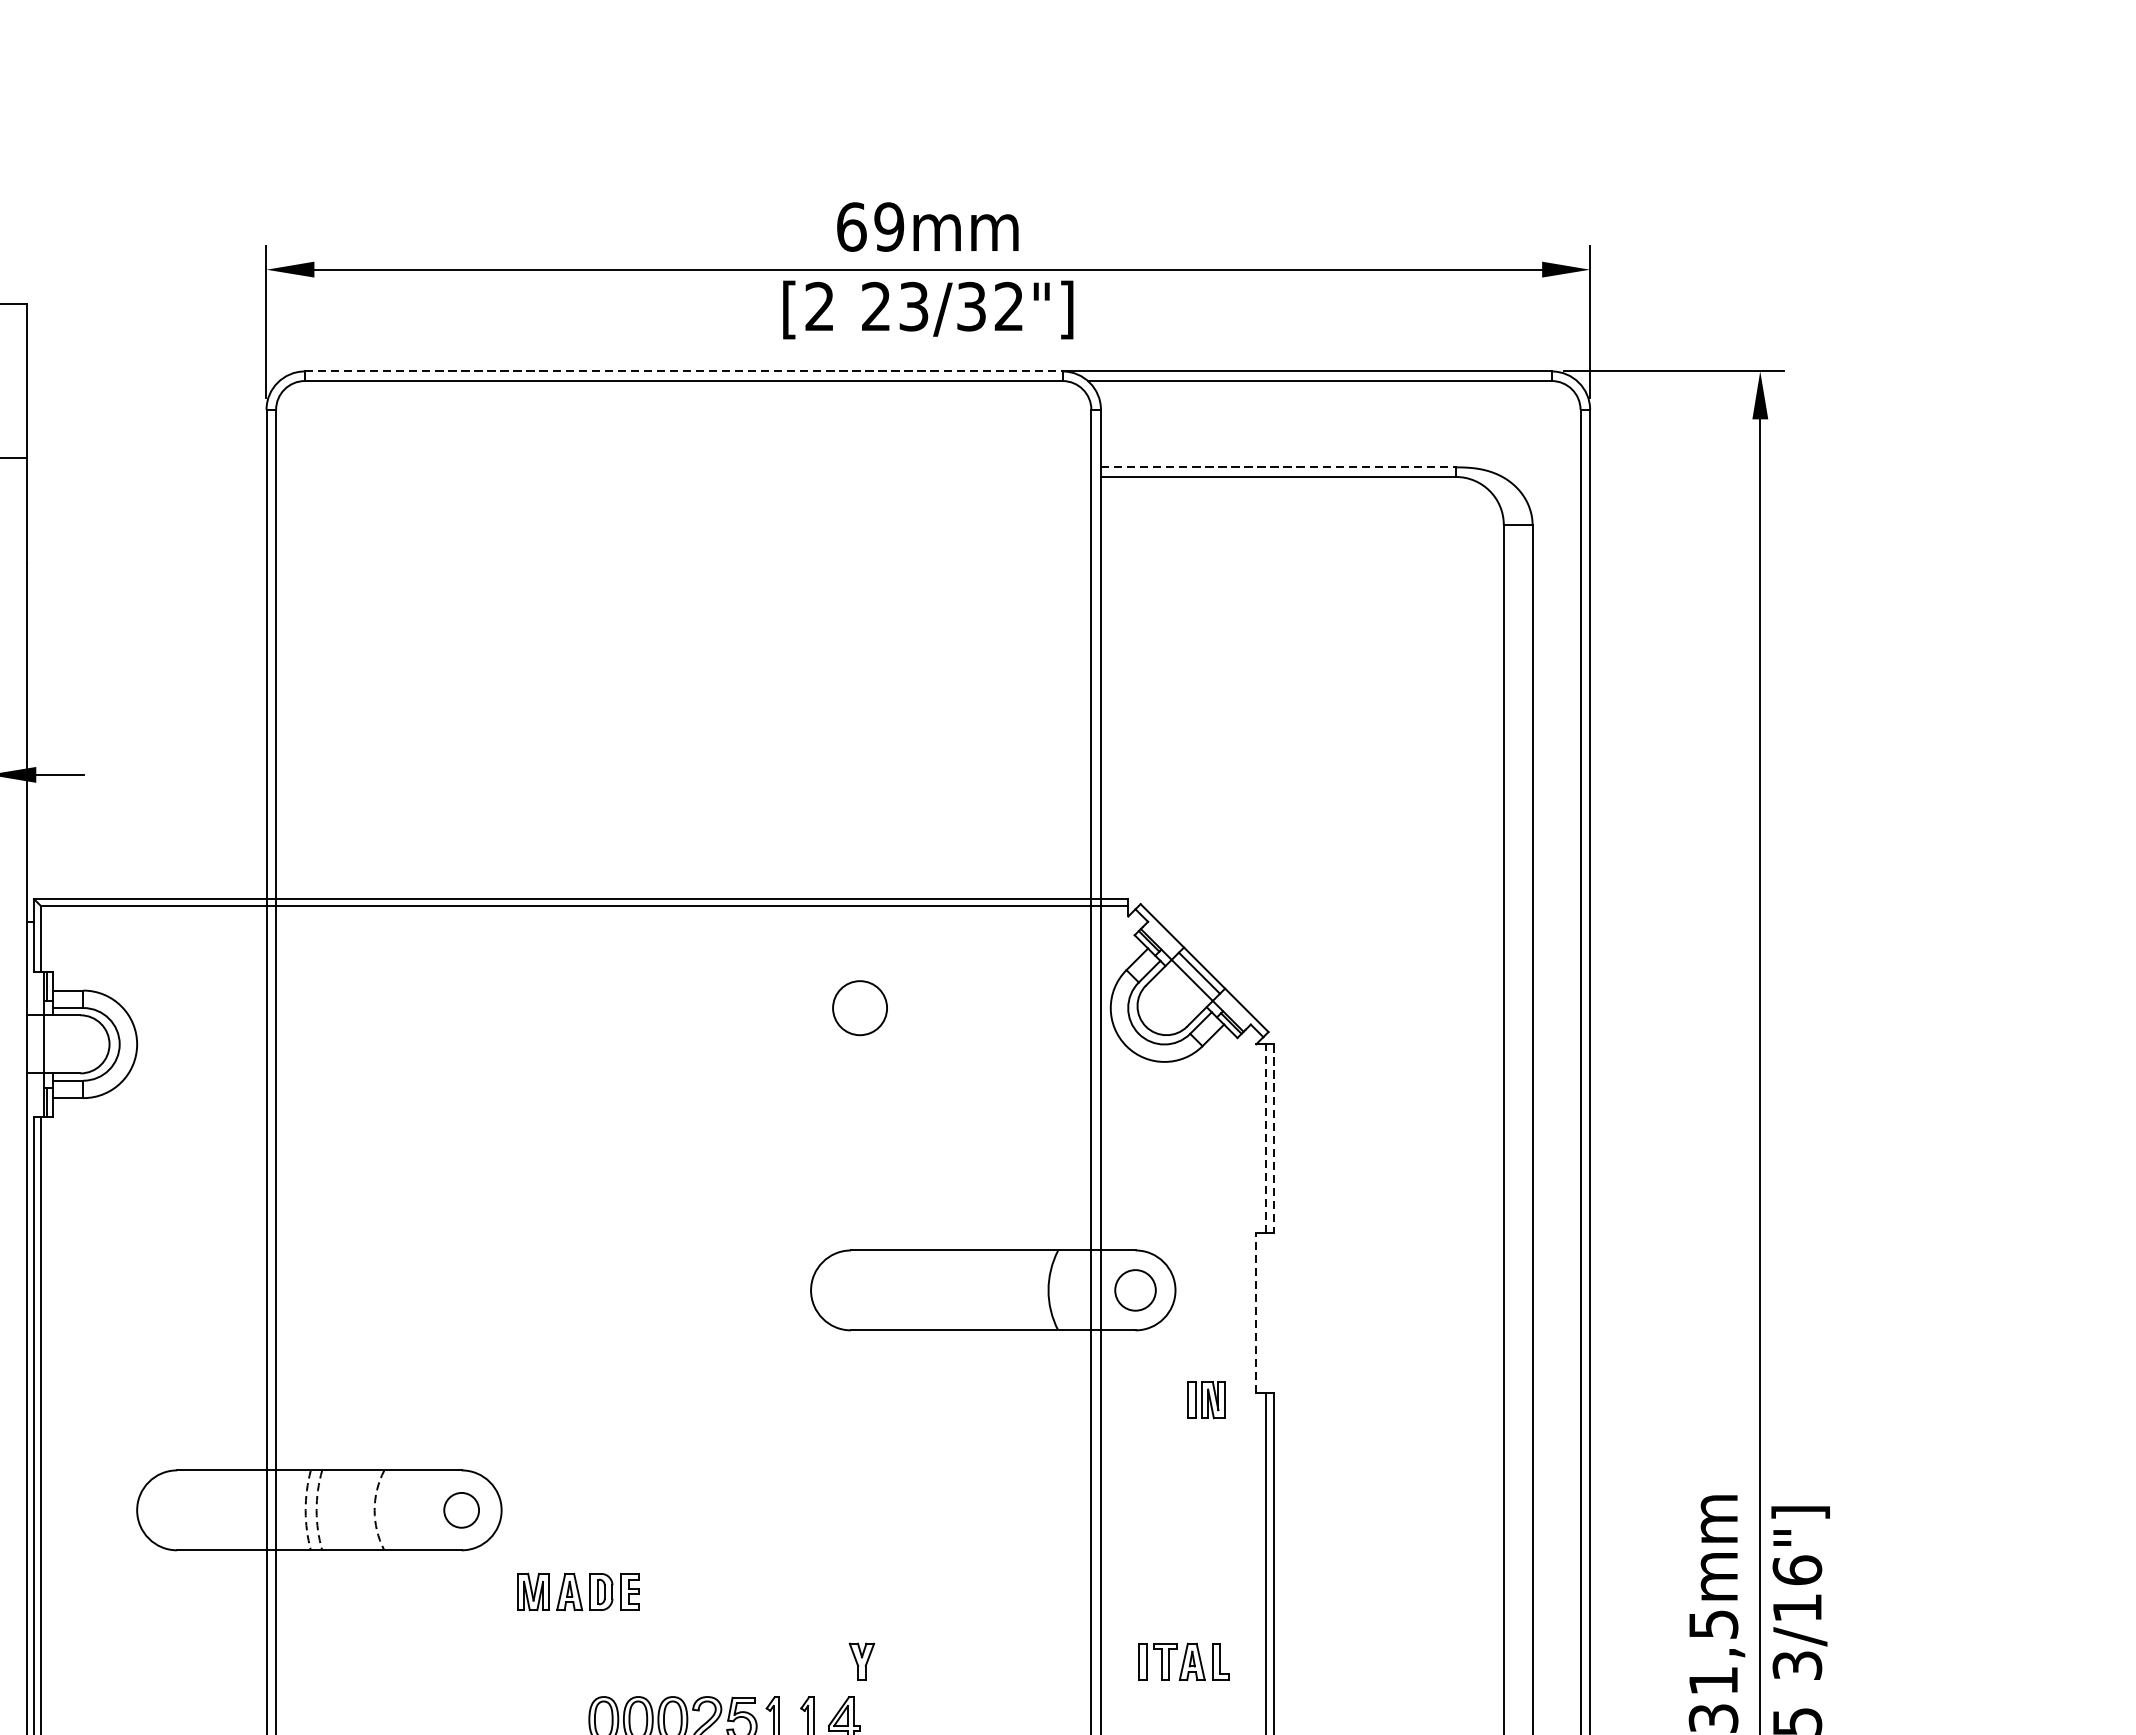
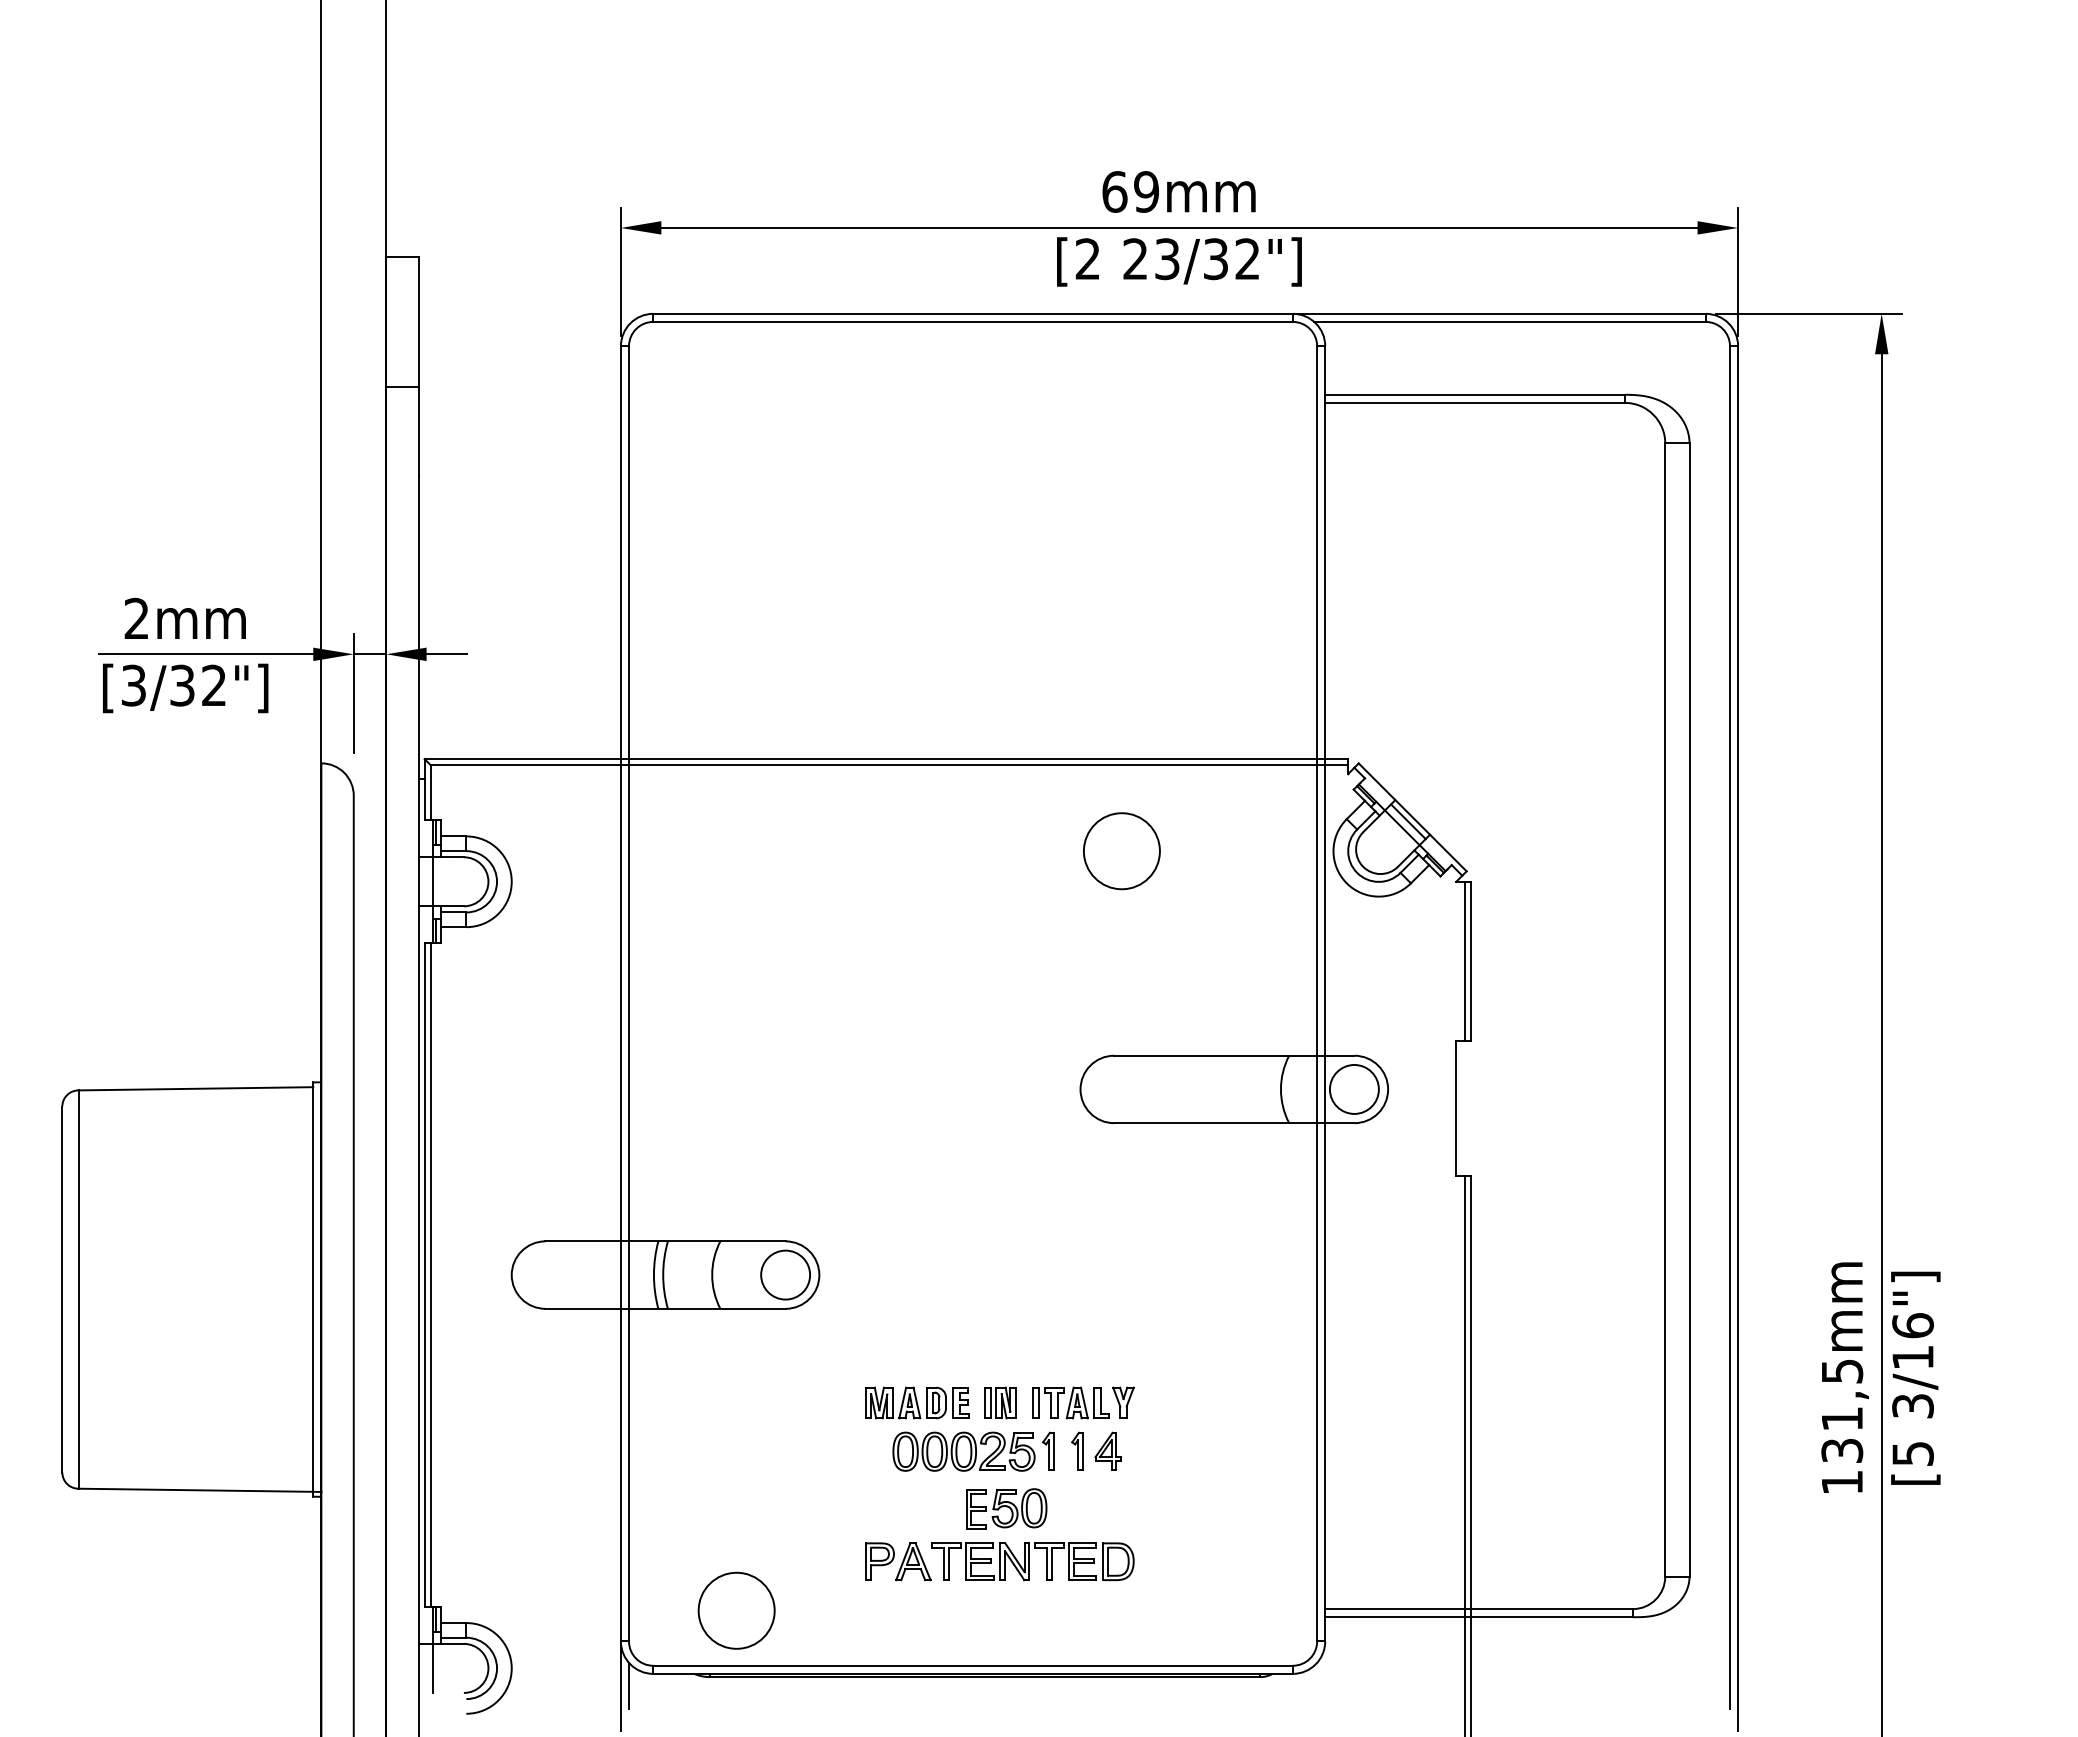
line: (684, 371) -> (973, 313), dashed -> solid
line: (1279, 467) -> (1475, 394), dashed -> solid
circle: (859, 1008) -> (1121, 851), size x1.67
line: (1265, 1138) -> (1464, 961), dashed -> solid
line: (1273, 1138) -> (1470, 961), dashed -> solid
circle: (1134, 1289) -> (1353, 1088), size x1.43
line: (1256, 1312) -> (1456, 1108), dashed -> solid
part: (1206, 1399) -> (1000, 1402), moved
circle: (461, 1509) -> (785, 1274), size x1.67
arc: (305, 1510) -> (653, 1275), dashed -> solid
arc: (316, 1510) -> (663, 1275), dashed -> solid
arc: (375, 1510) -> (712, 1275), dashed -> solid
part: (578, 1591) -> (917, 1402), moved
part: (1184, 1661) -> (1070, 1402), moved

